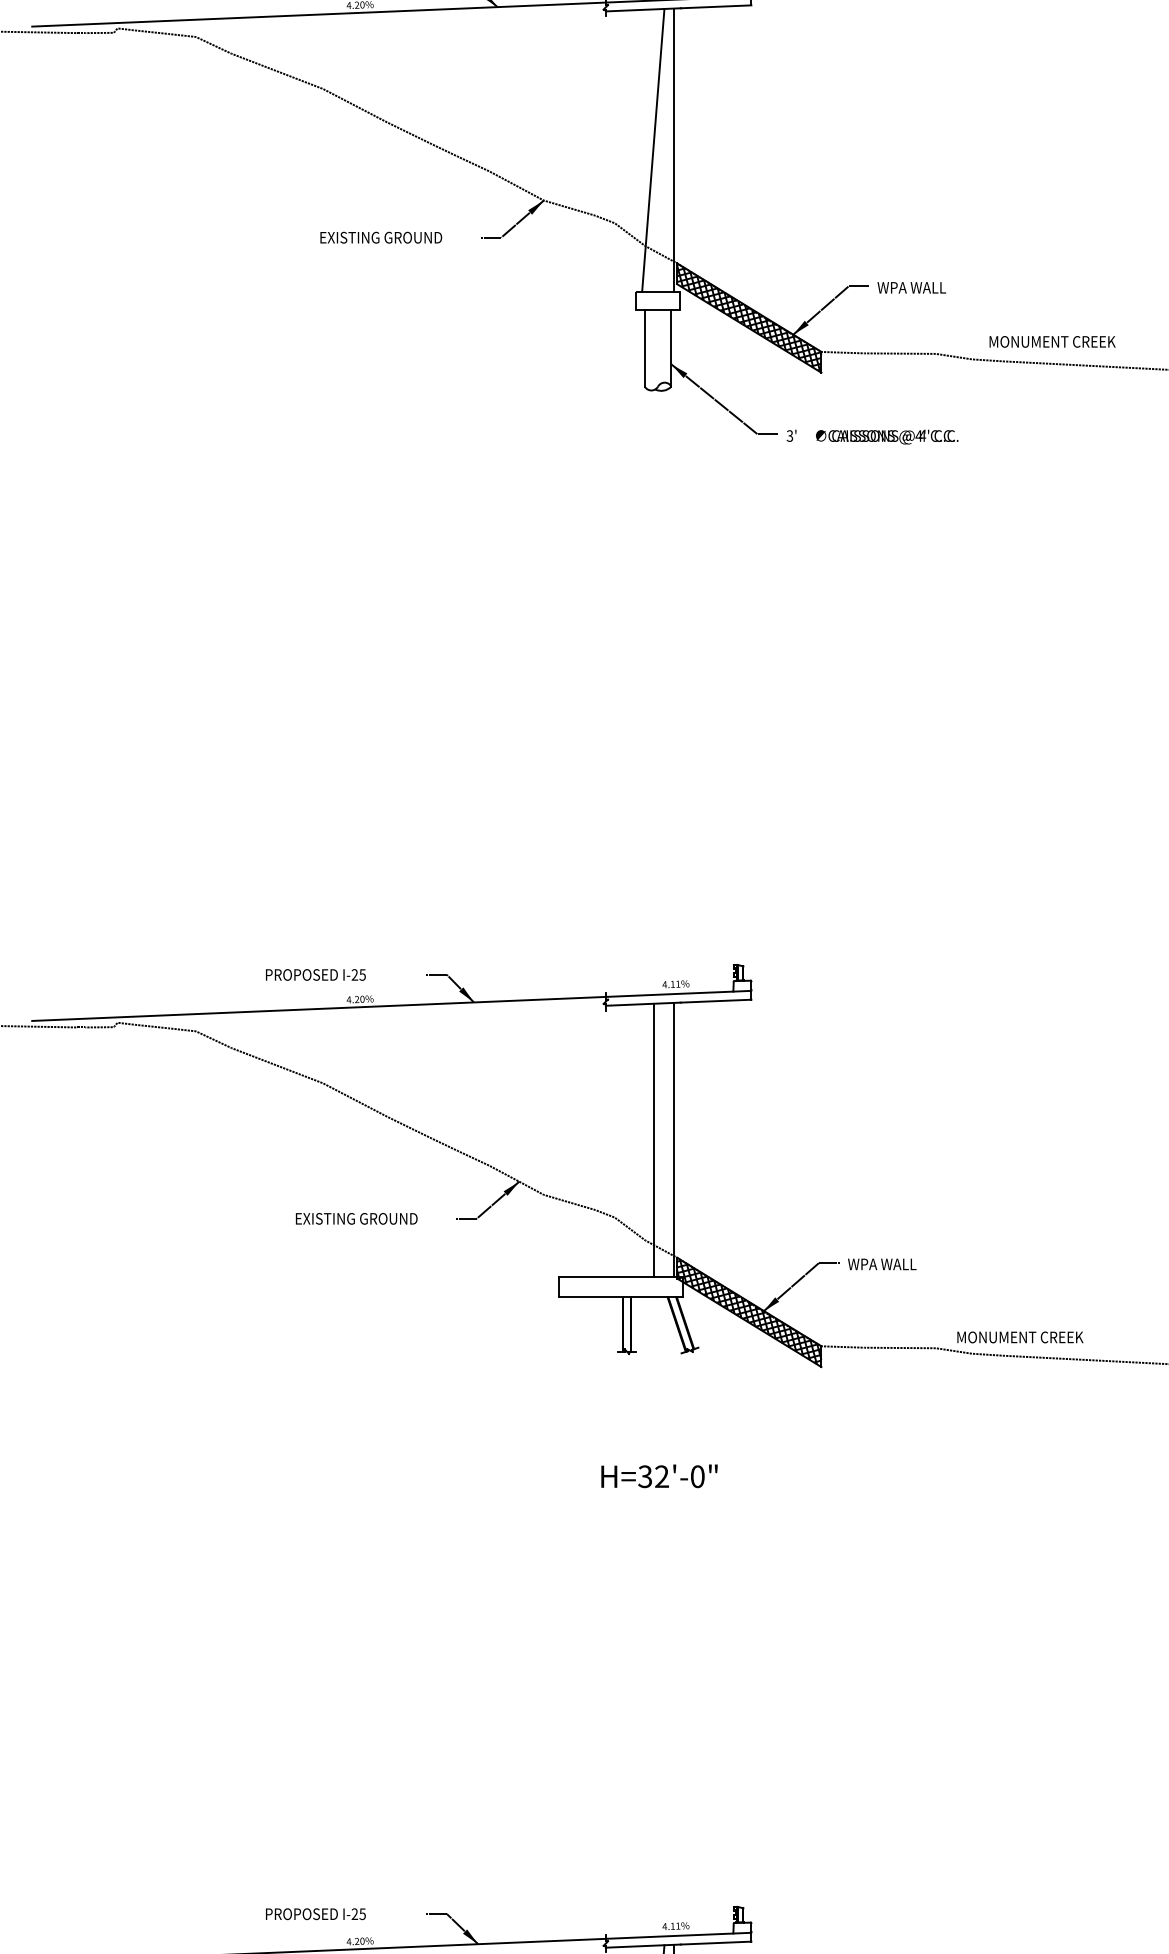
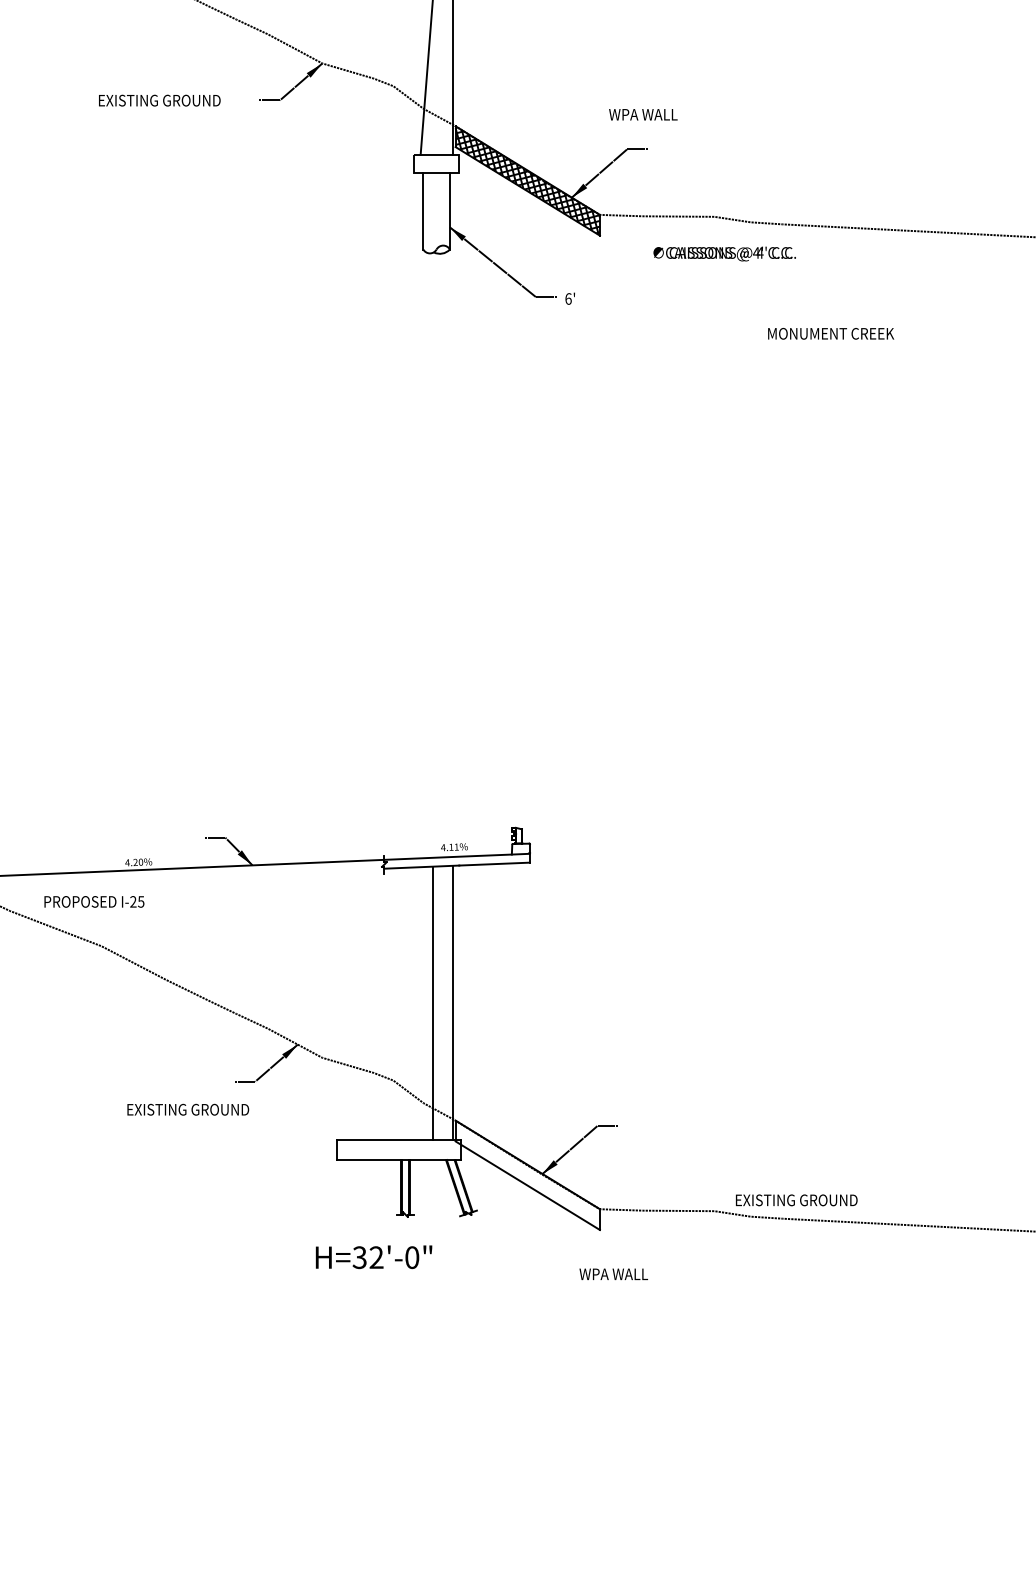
text: (911, 287) -> (643, 114), moved
text: (1052, 341) -> (831, 333), moved
text: (789, 435) -> (568, 298), 3' -> 6'
text: (887, 436) -> (725, 253), moved
text: (315, 974) -> (94, 901), moved
text: (356, 1218) -> (188, 1109), moved
text: (882, 1264) -> (614, 1274), moved
hatch: (749, 1312) -> (528, 1175), removed
text: (1020, 1337) -> (799, 1200), MONUMENT CREEK -> EXISTING GROUND
text: (659, 1476) -> (374, 1257), moved

